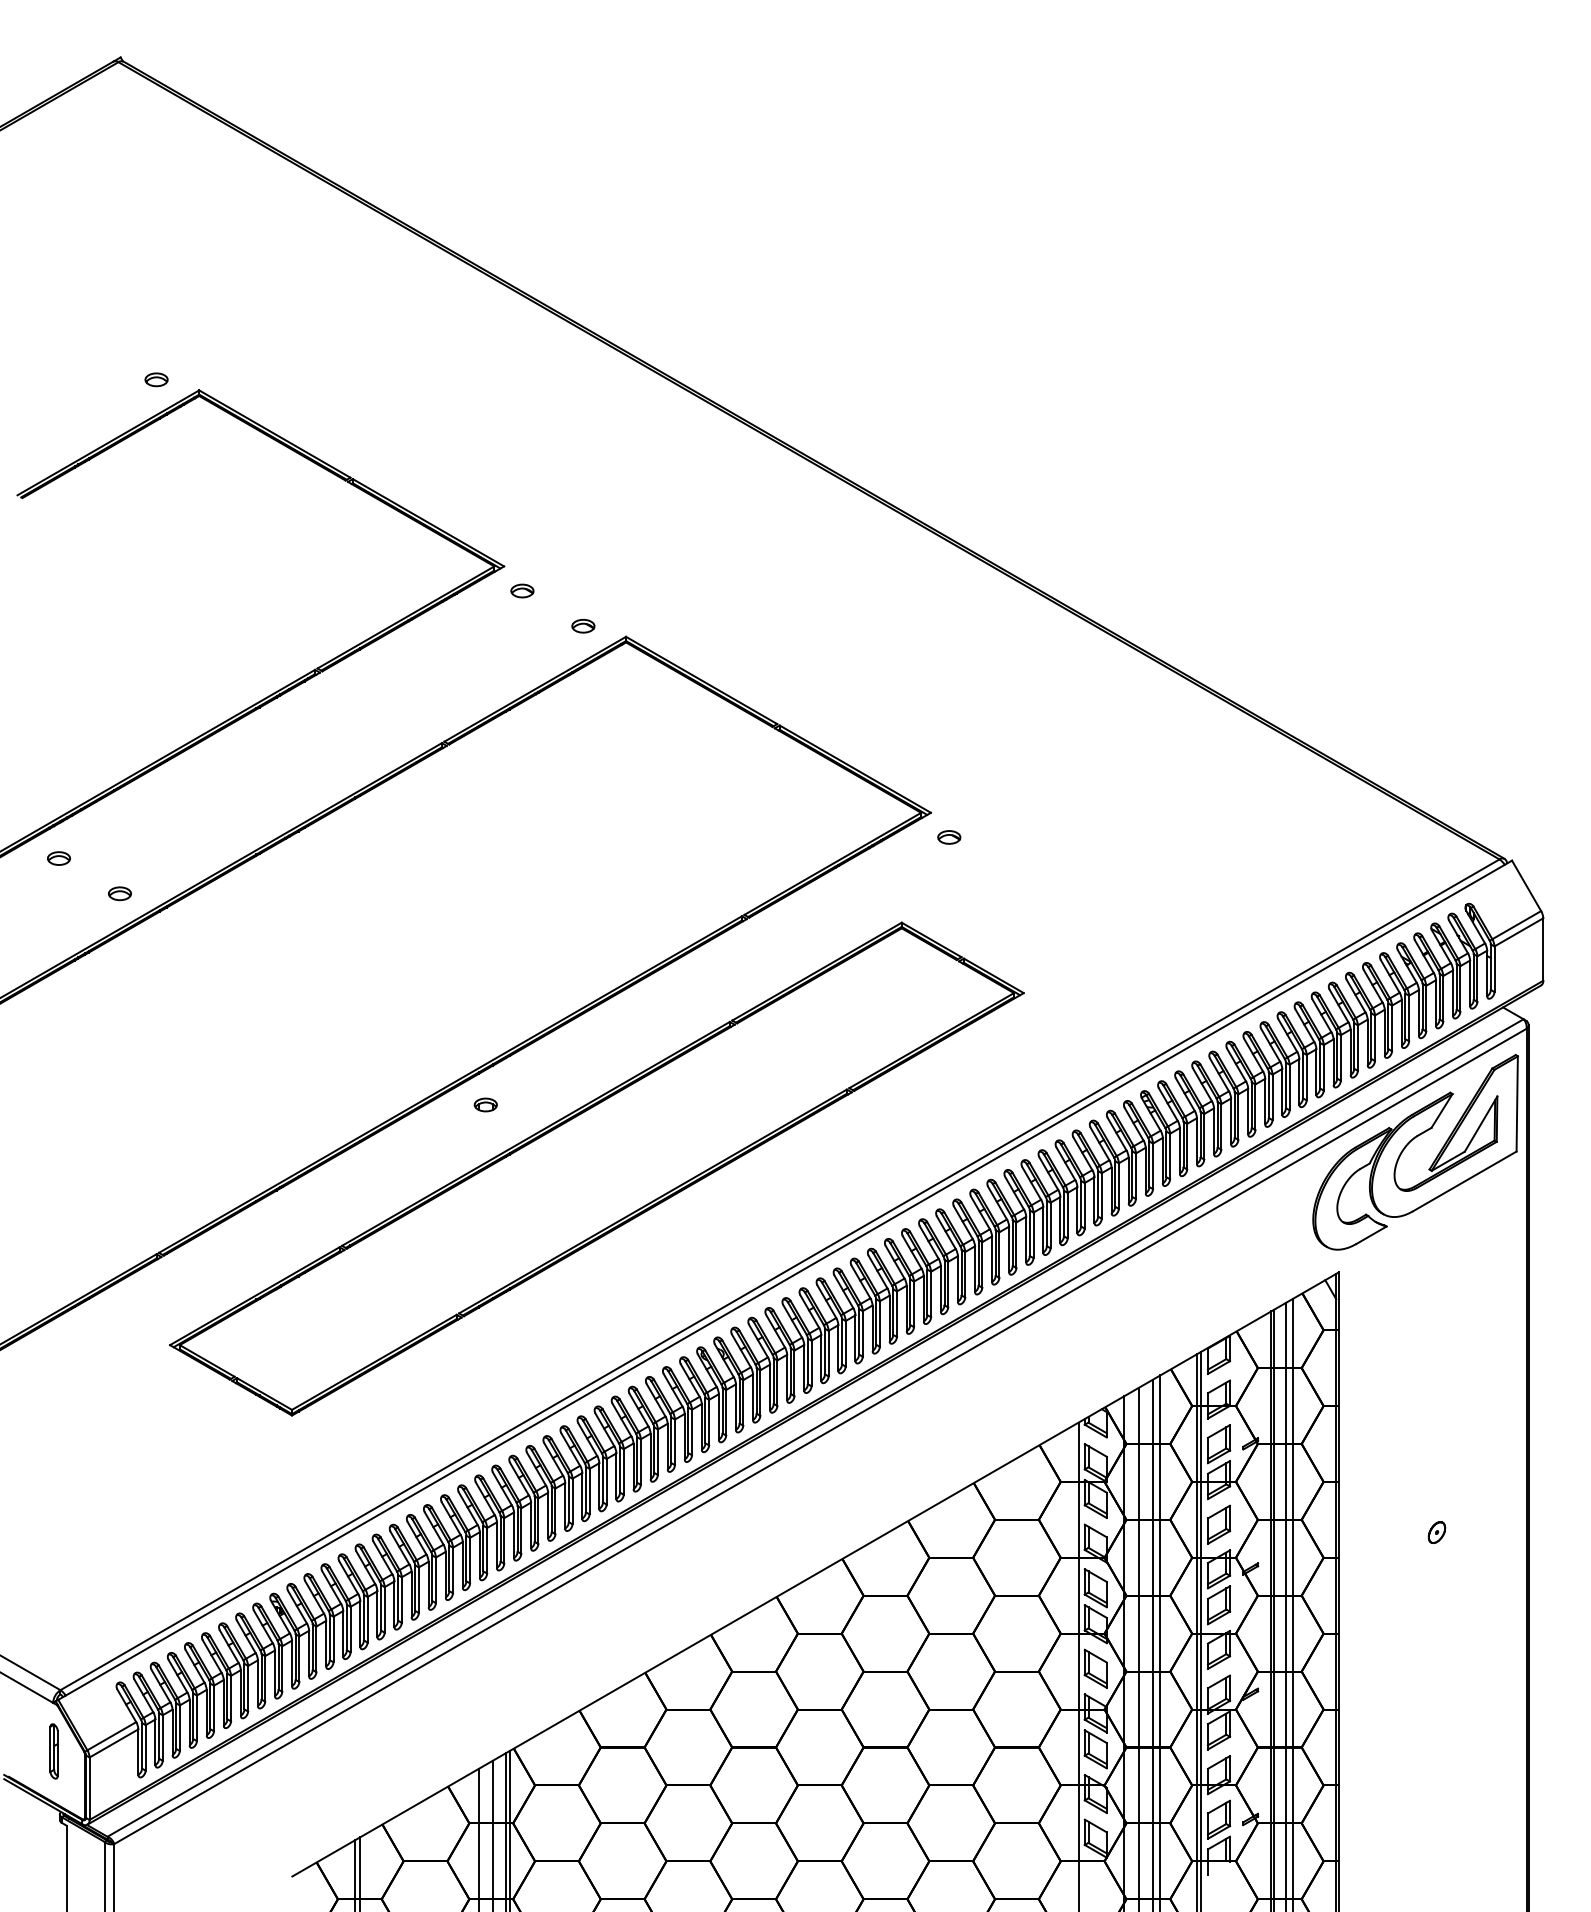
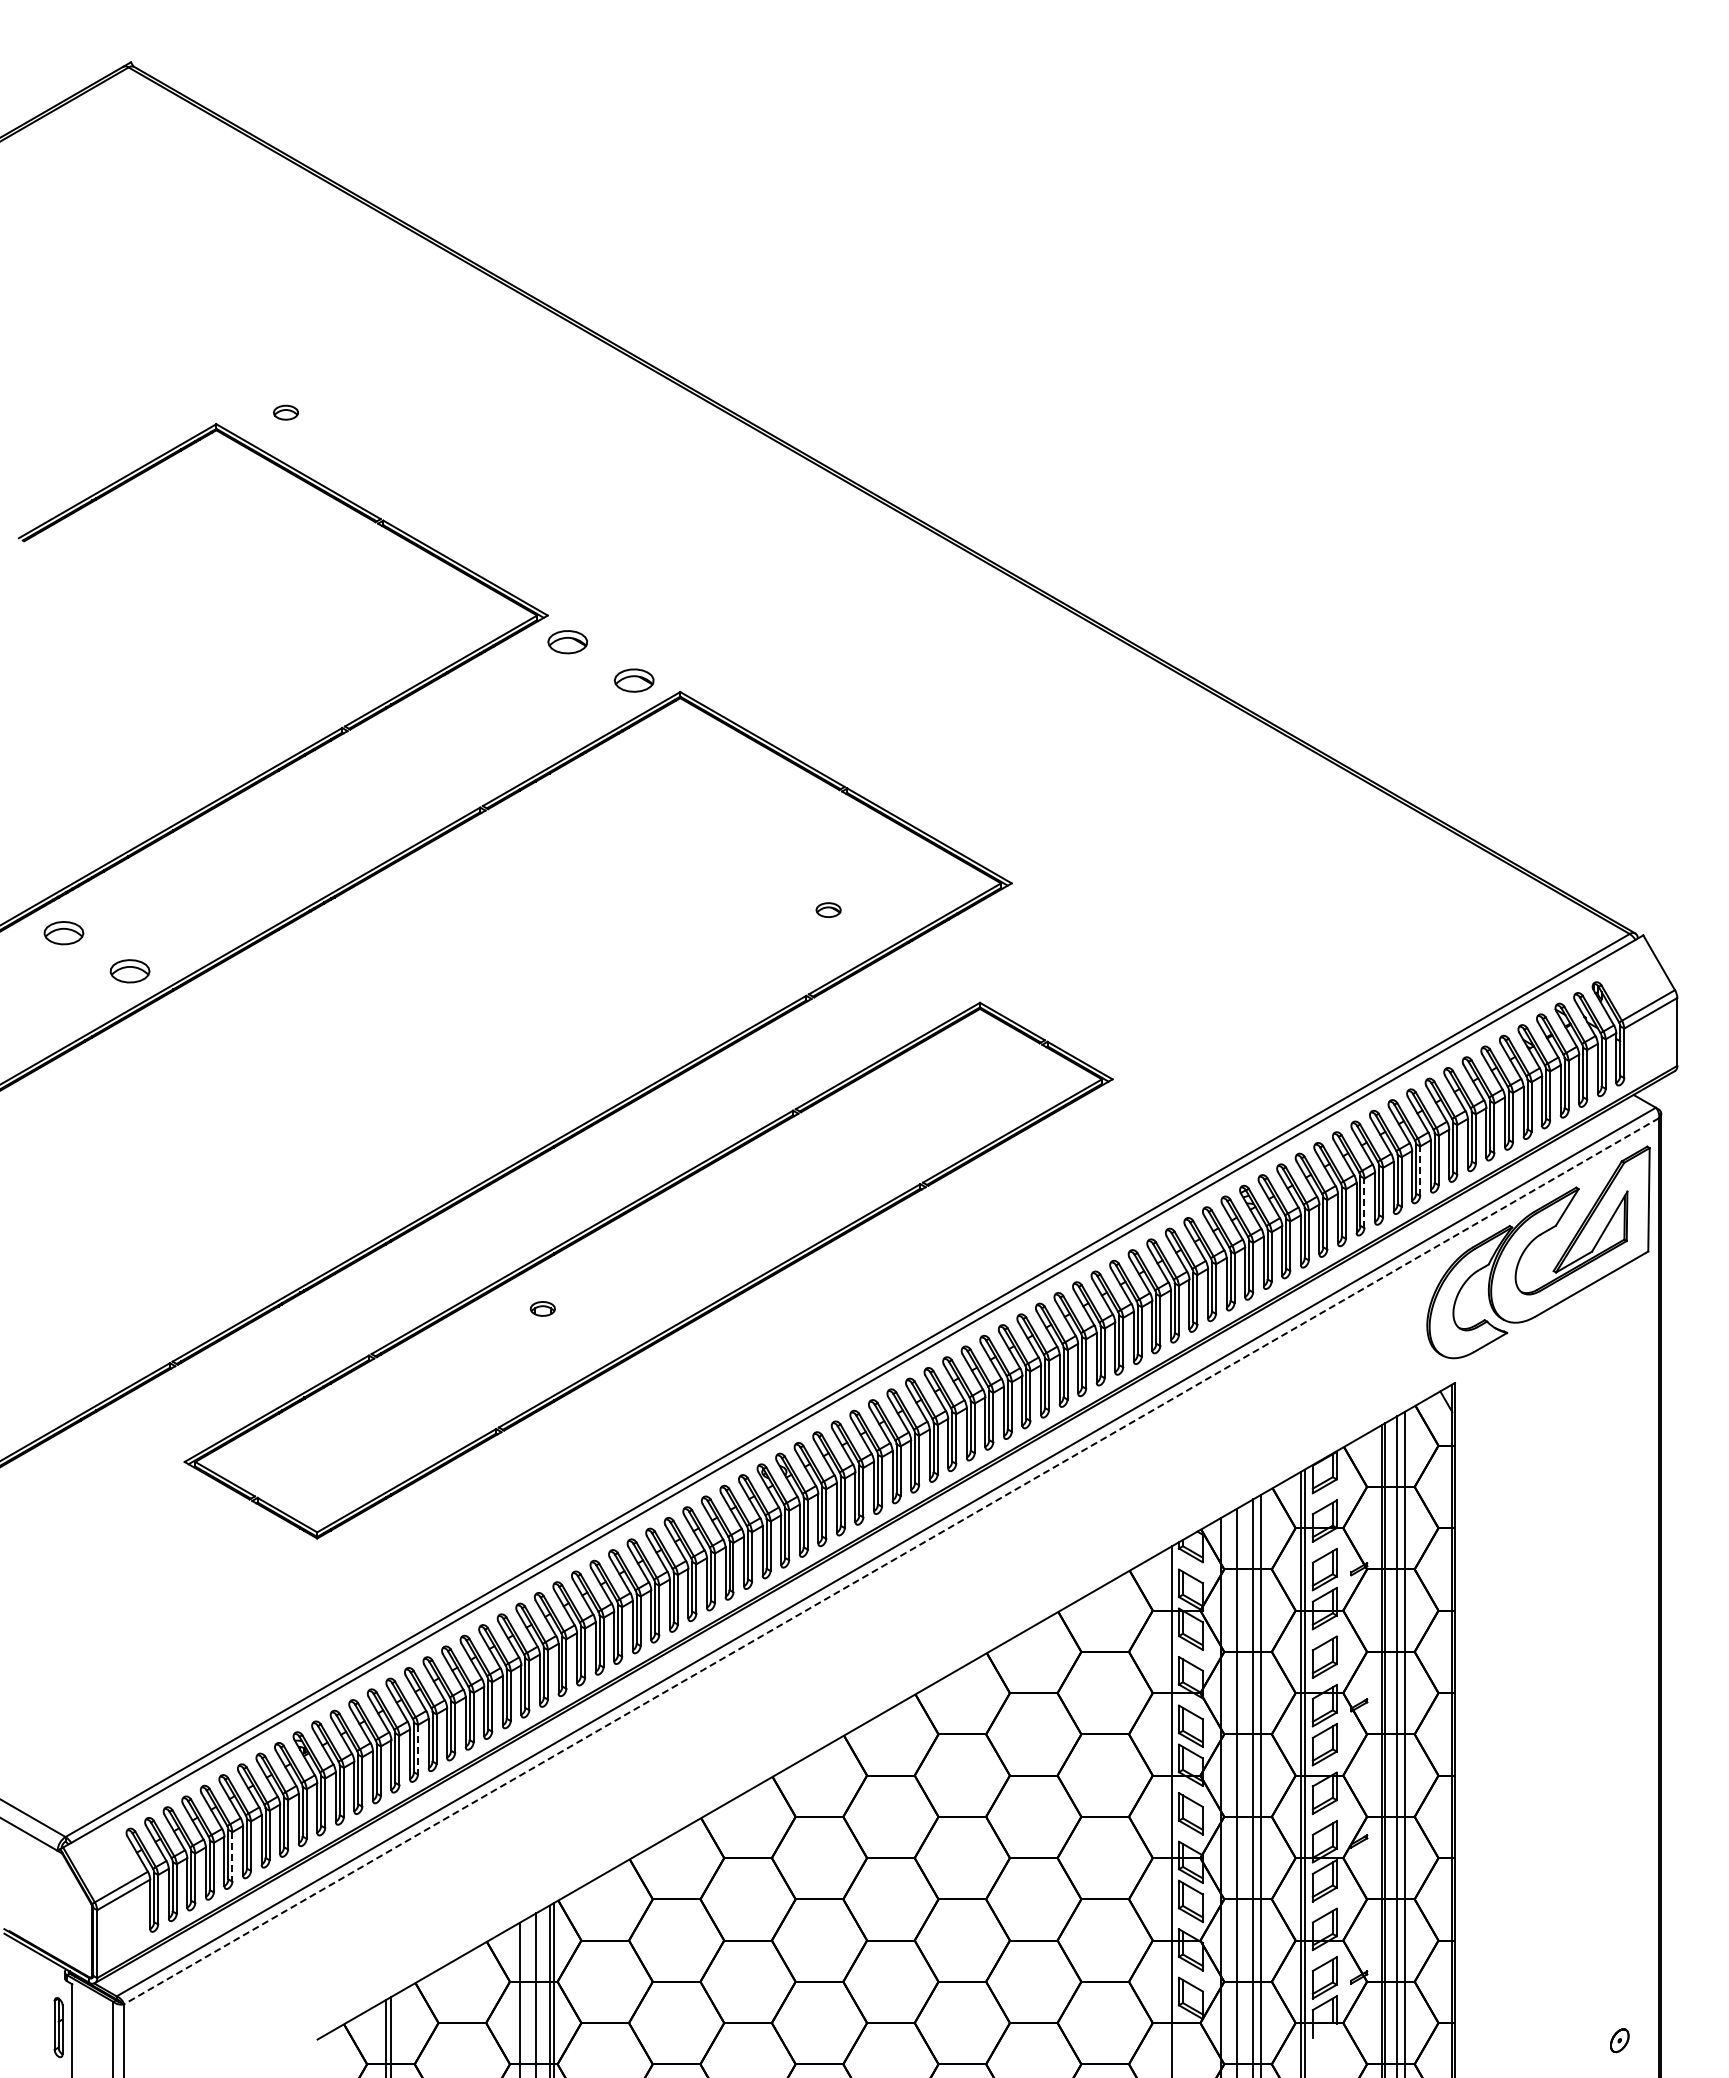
part: (156, 379) -> (285, 412), moved
part: (522, 591) -> (567, 642), size x1.6
part: (582, 626) -> (633, 680), size x1.6
part: (949, 836) -> (828, 909), moved
part: (58, 858) -> (63, 932), size x1.6
part: (120, 893) -> (130, 971), size x1.6
line: (1307, 1077) -> (1420, 1171), solid -> dashed
part: (485, 1104) -> (542, 1308), moved
line: (1255, 1107) -> (1364, 1203), solid -> dashed
line: (820, 1436) -> (891, 1561), solid -> dashed
part: (1436, 1532) -> (1619, 2040), moved
line: (385, 1609) -> (418, 1749), solid -> dashed
line: (214, 1708) -> (232, 1856), solid -> dashed
part: (53, 1751) -> (58, 2027), moved

